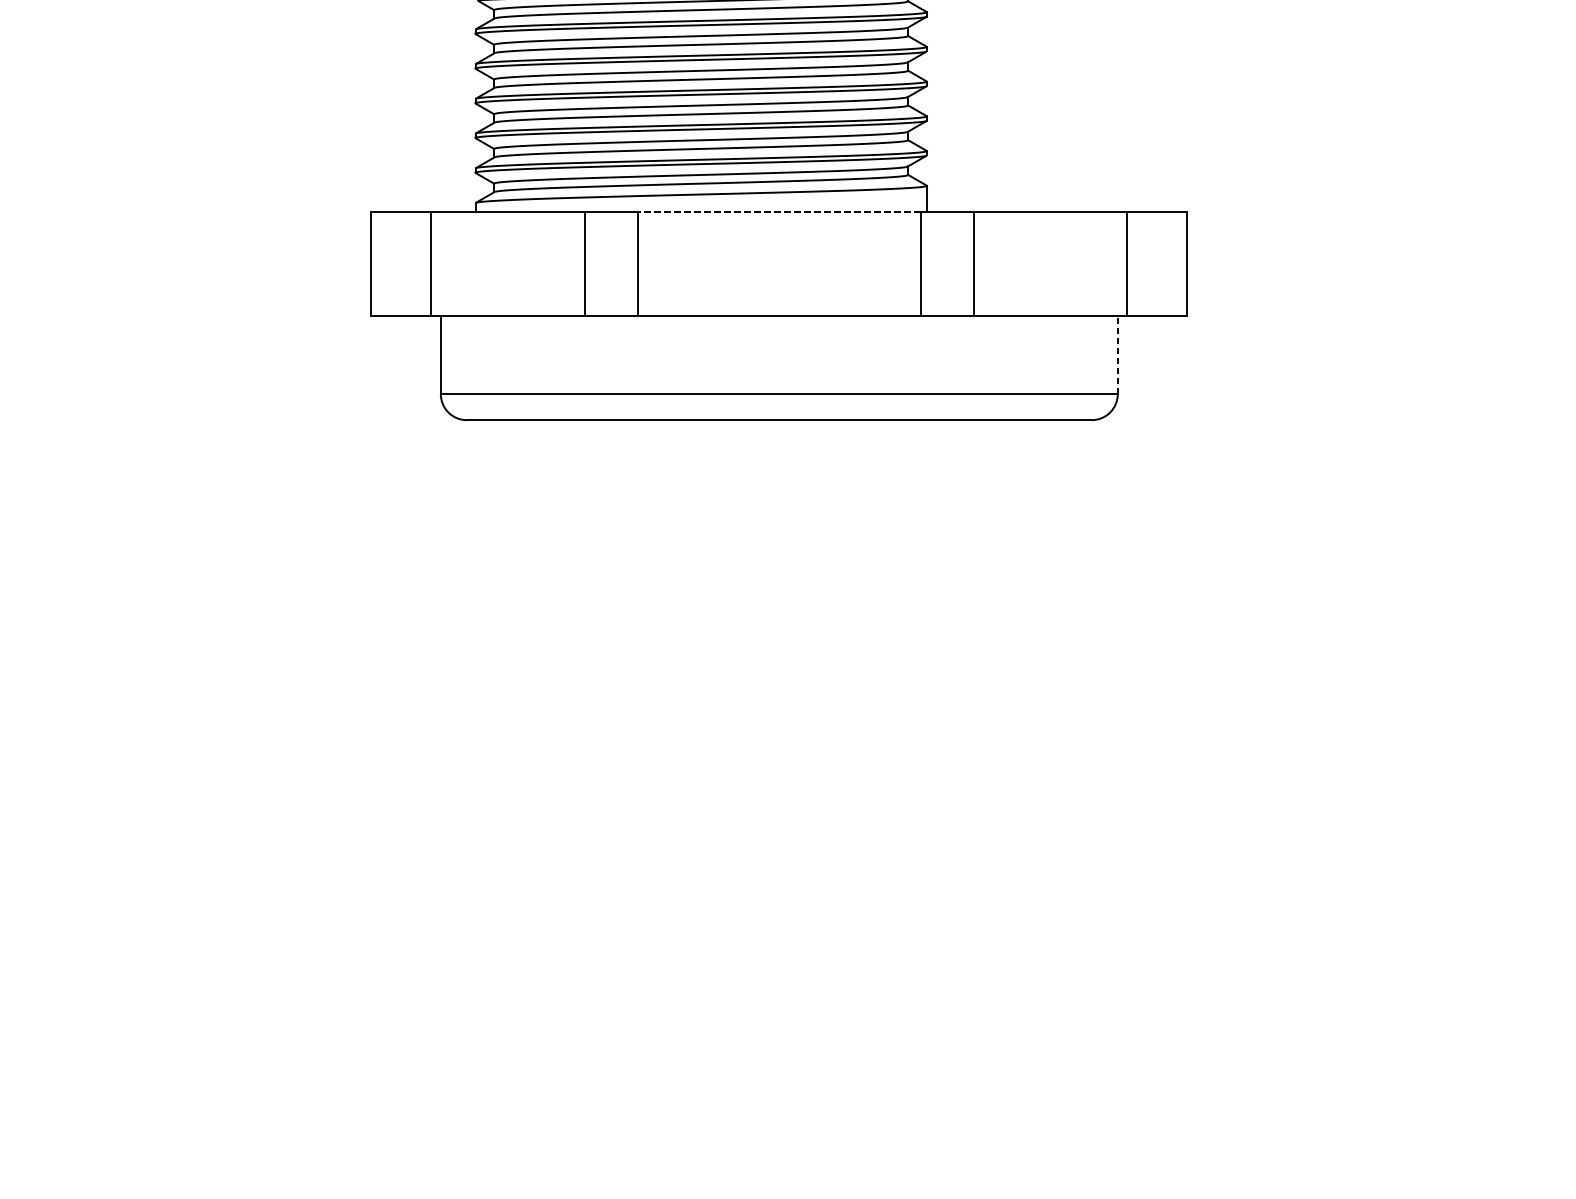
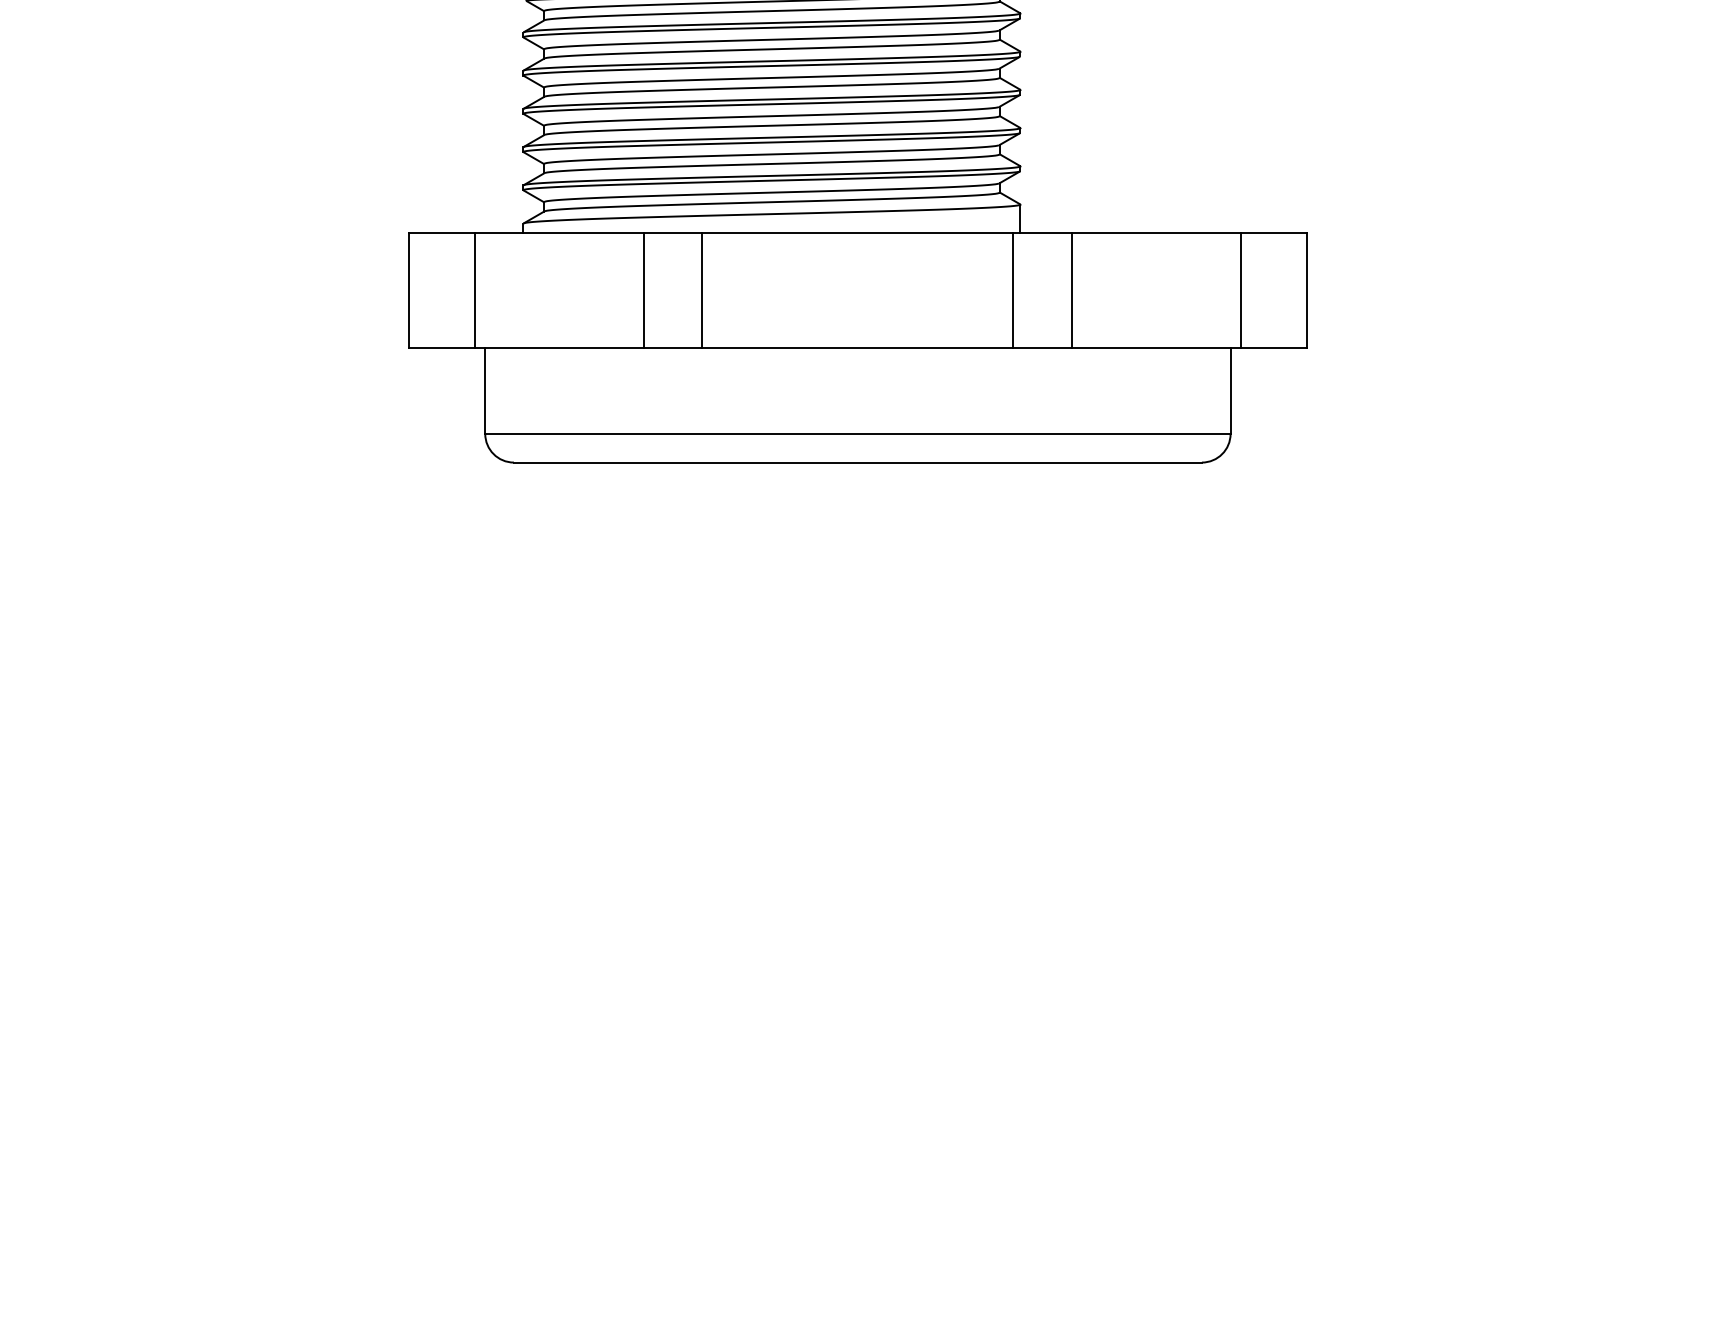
line: (778, 212) -> (857, 233), dashed -> solid
line: (1117, 354) -> (1230, 390), dashed -> solid

